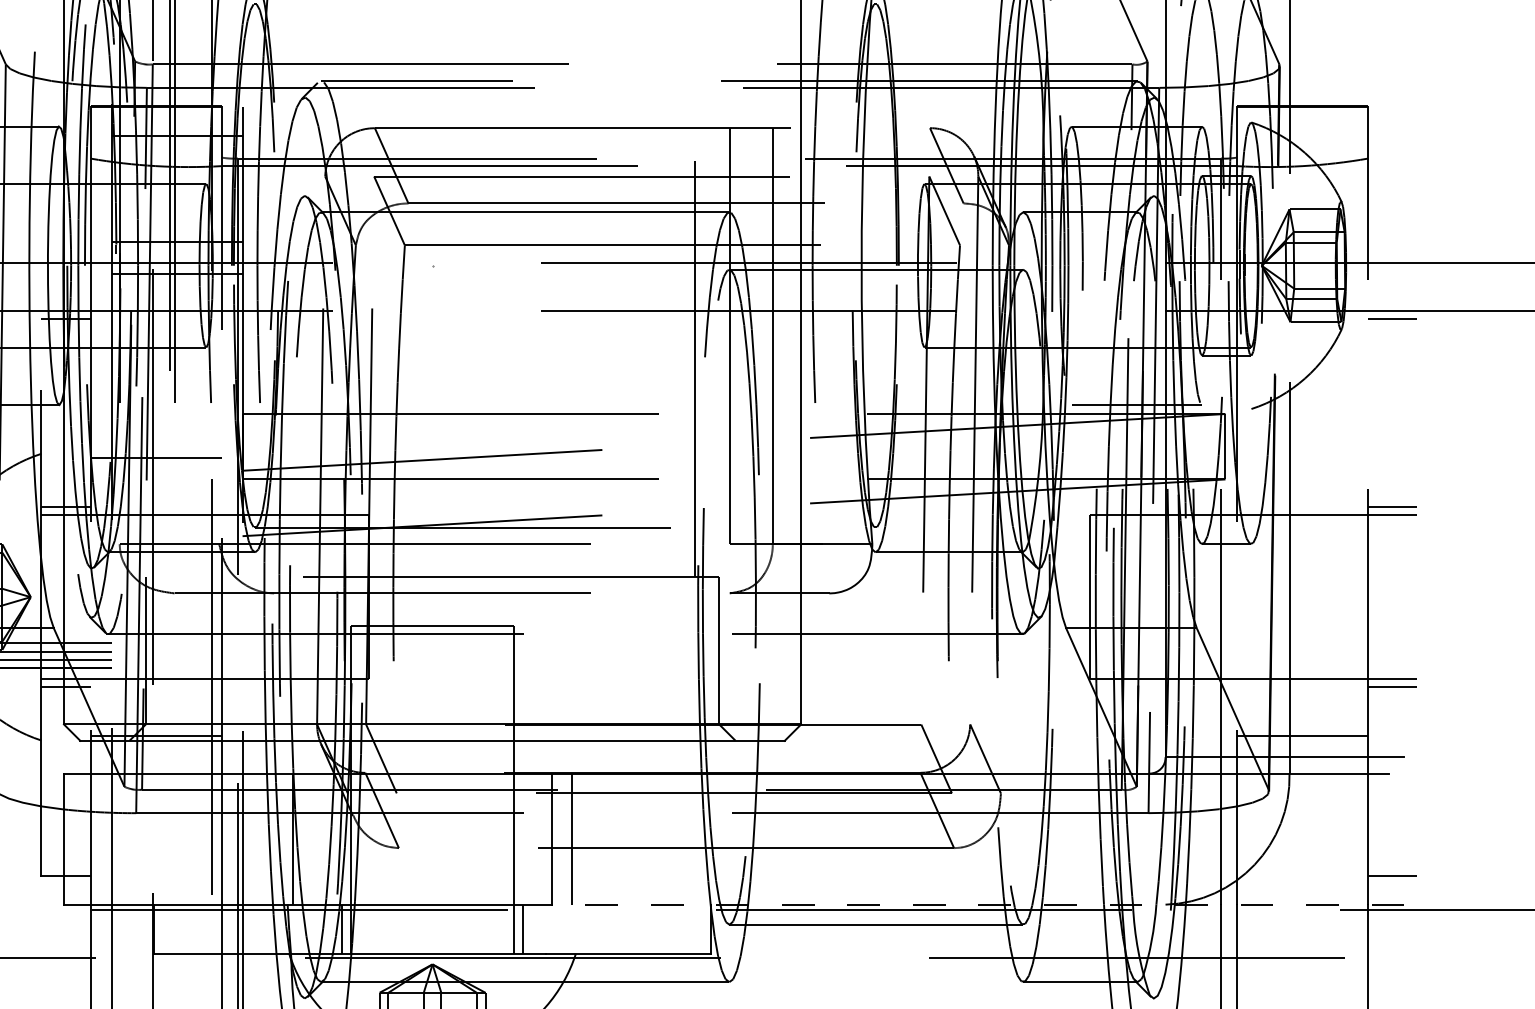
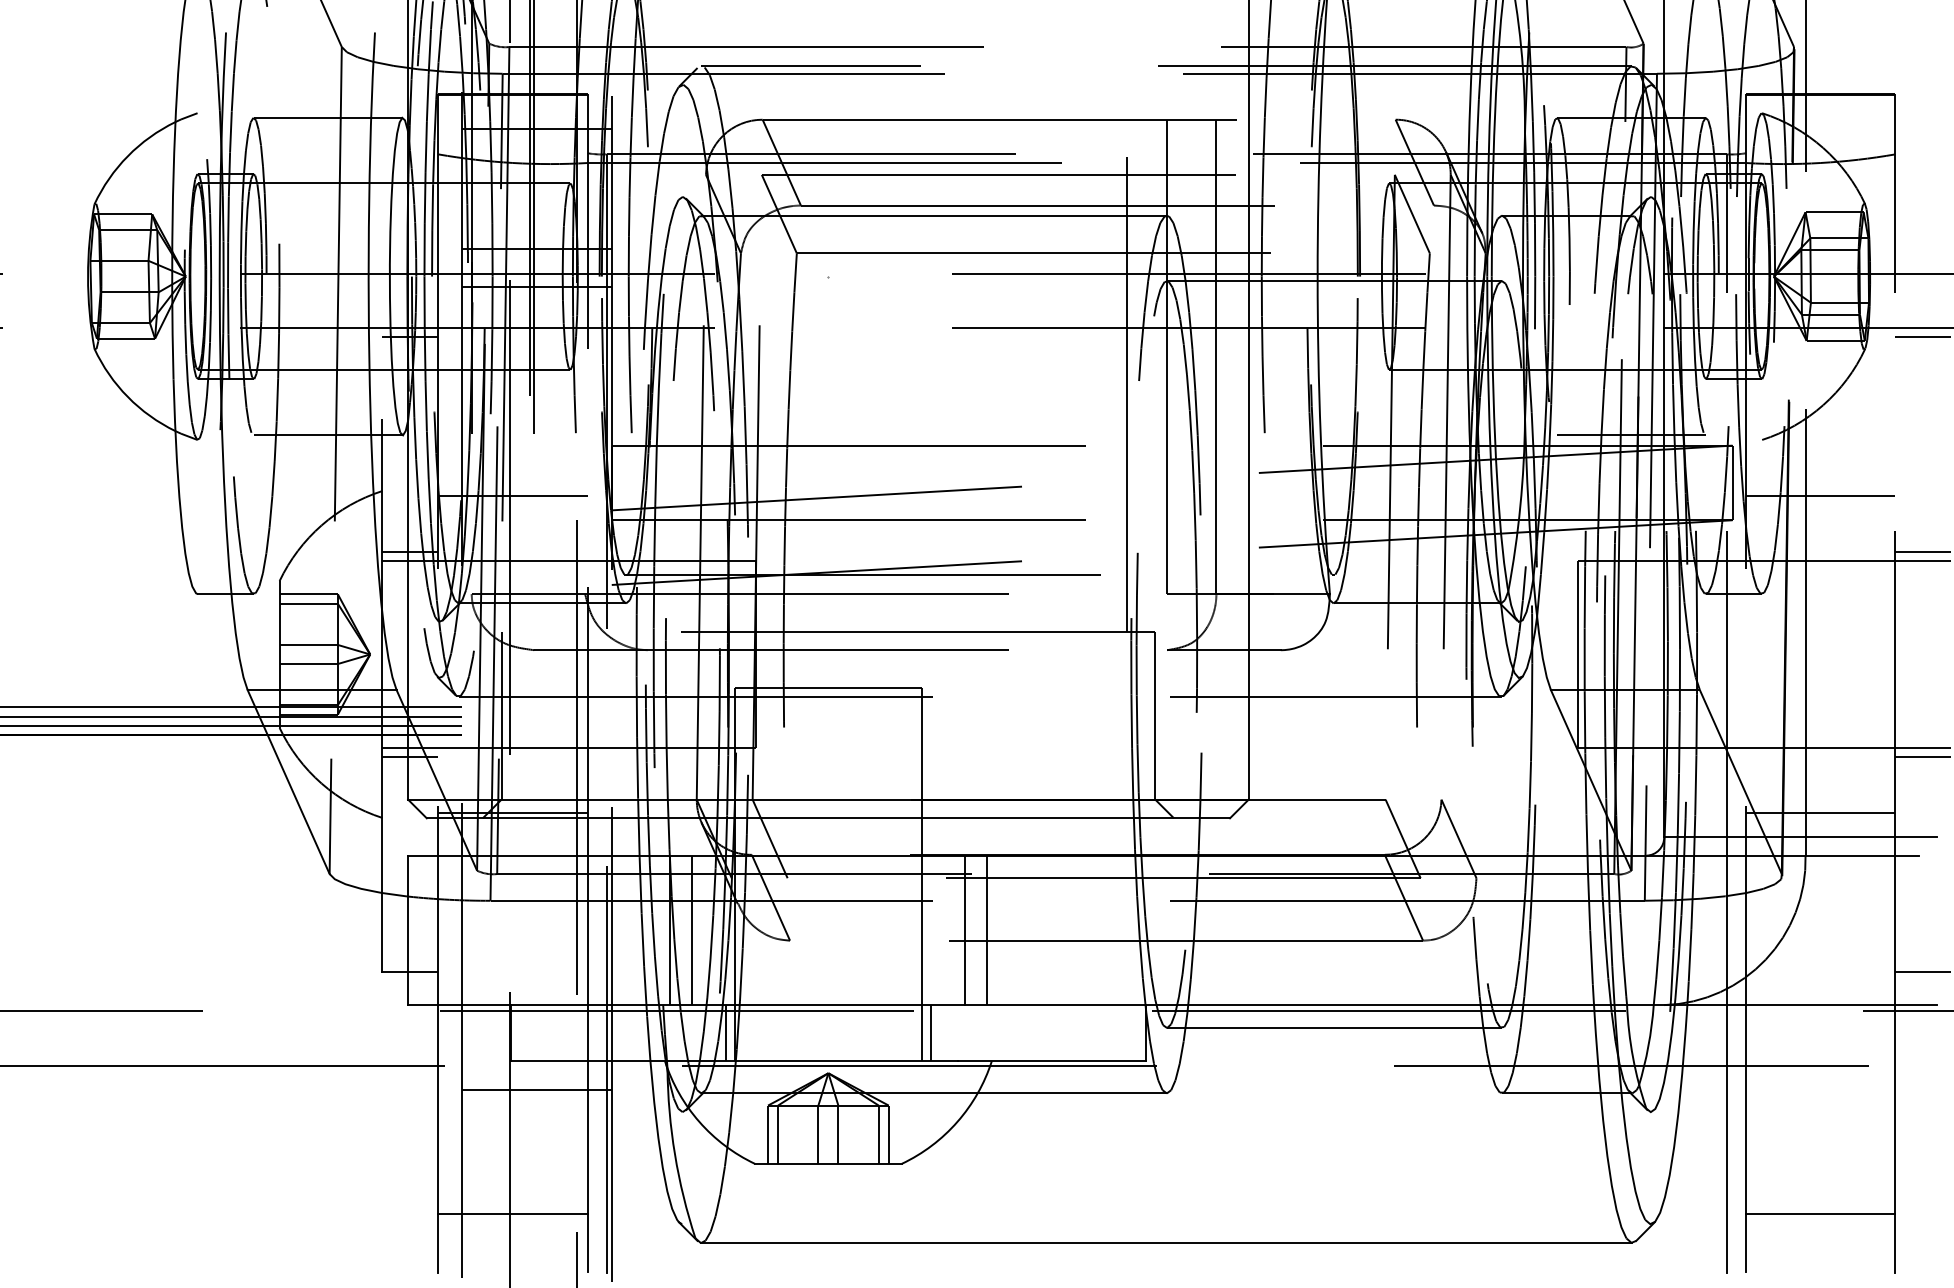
line: (1302, 457) -> (1820, 495), added
line: (313, 839) -> (692, 930), added
line: (978, 904) -> (1450, 1005), dashed -> solid
line: (176, 978) -> (536, 1089), added

